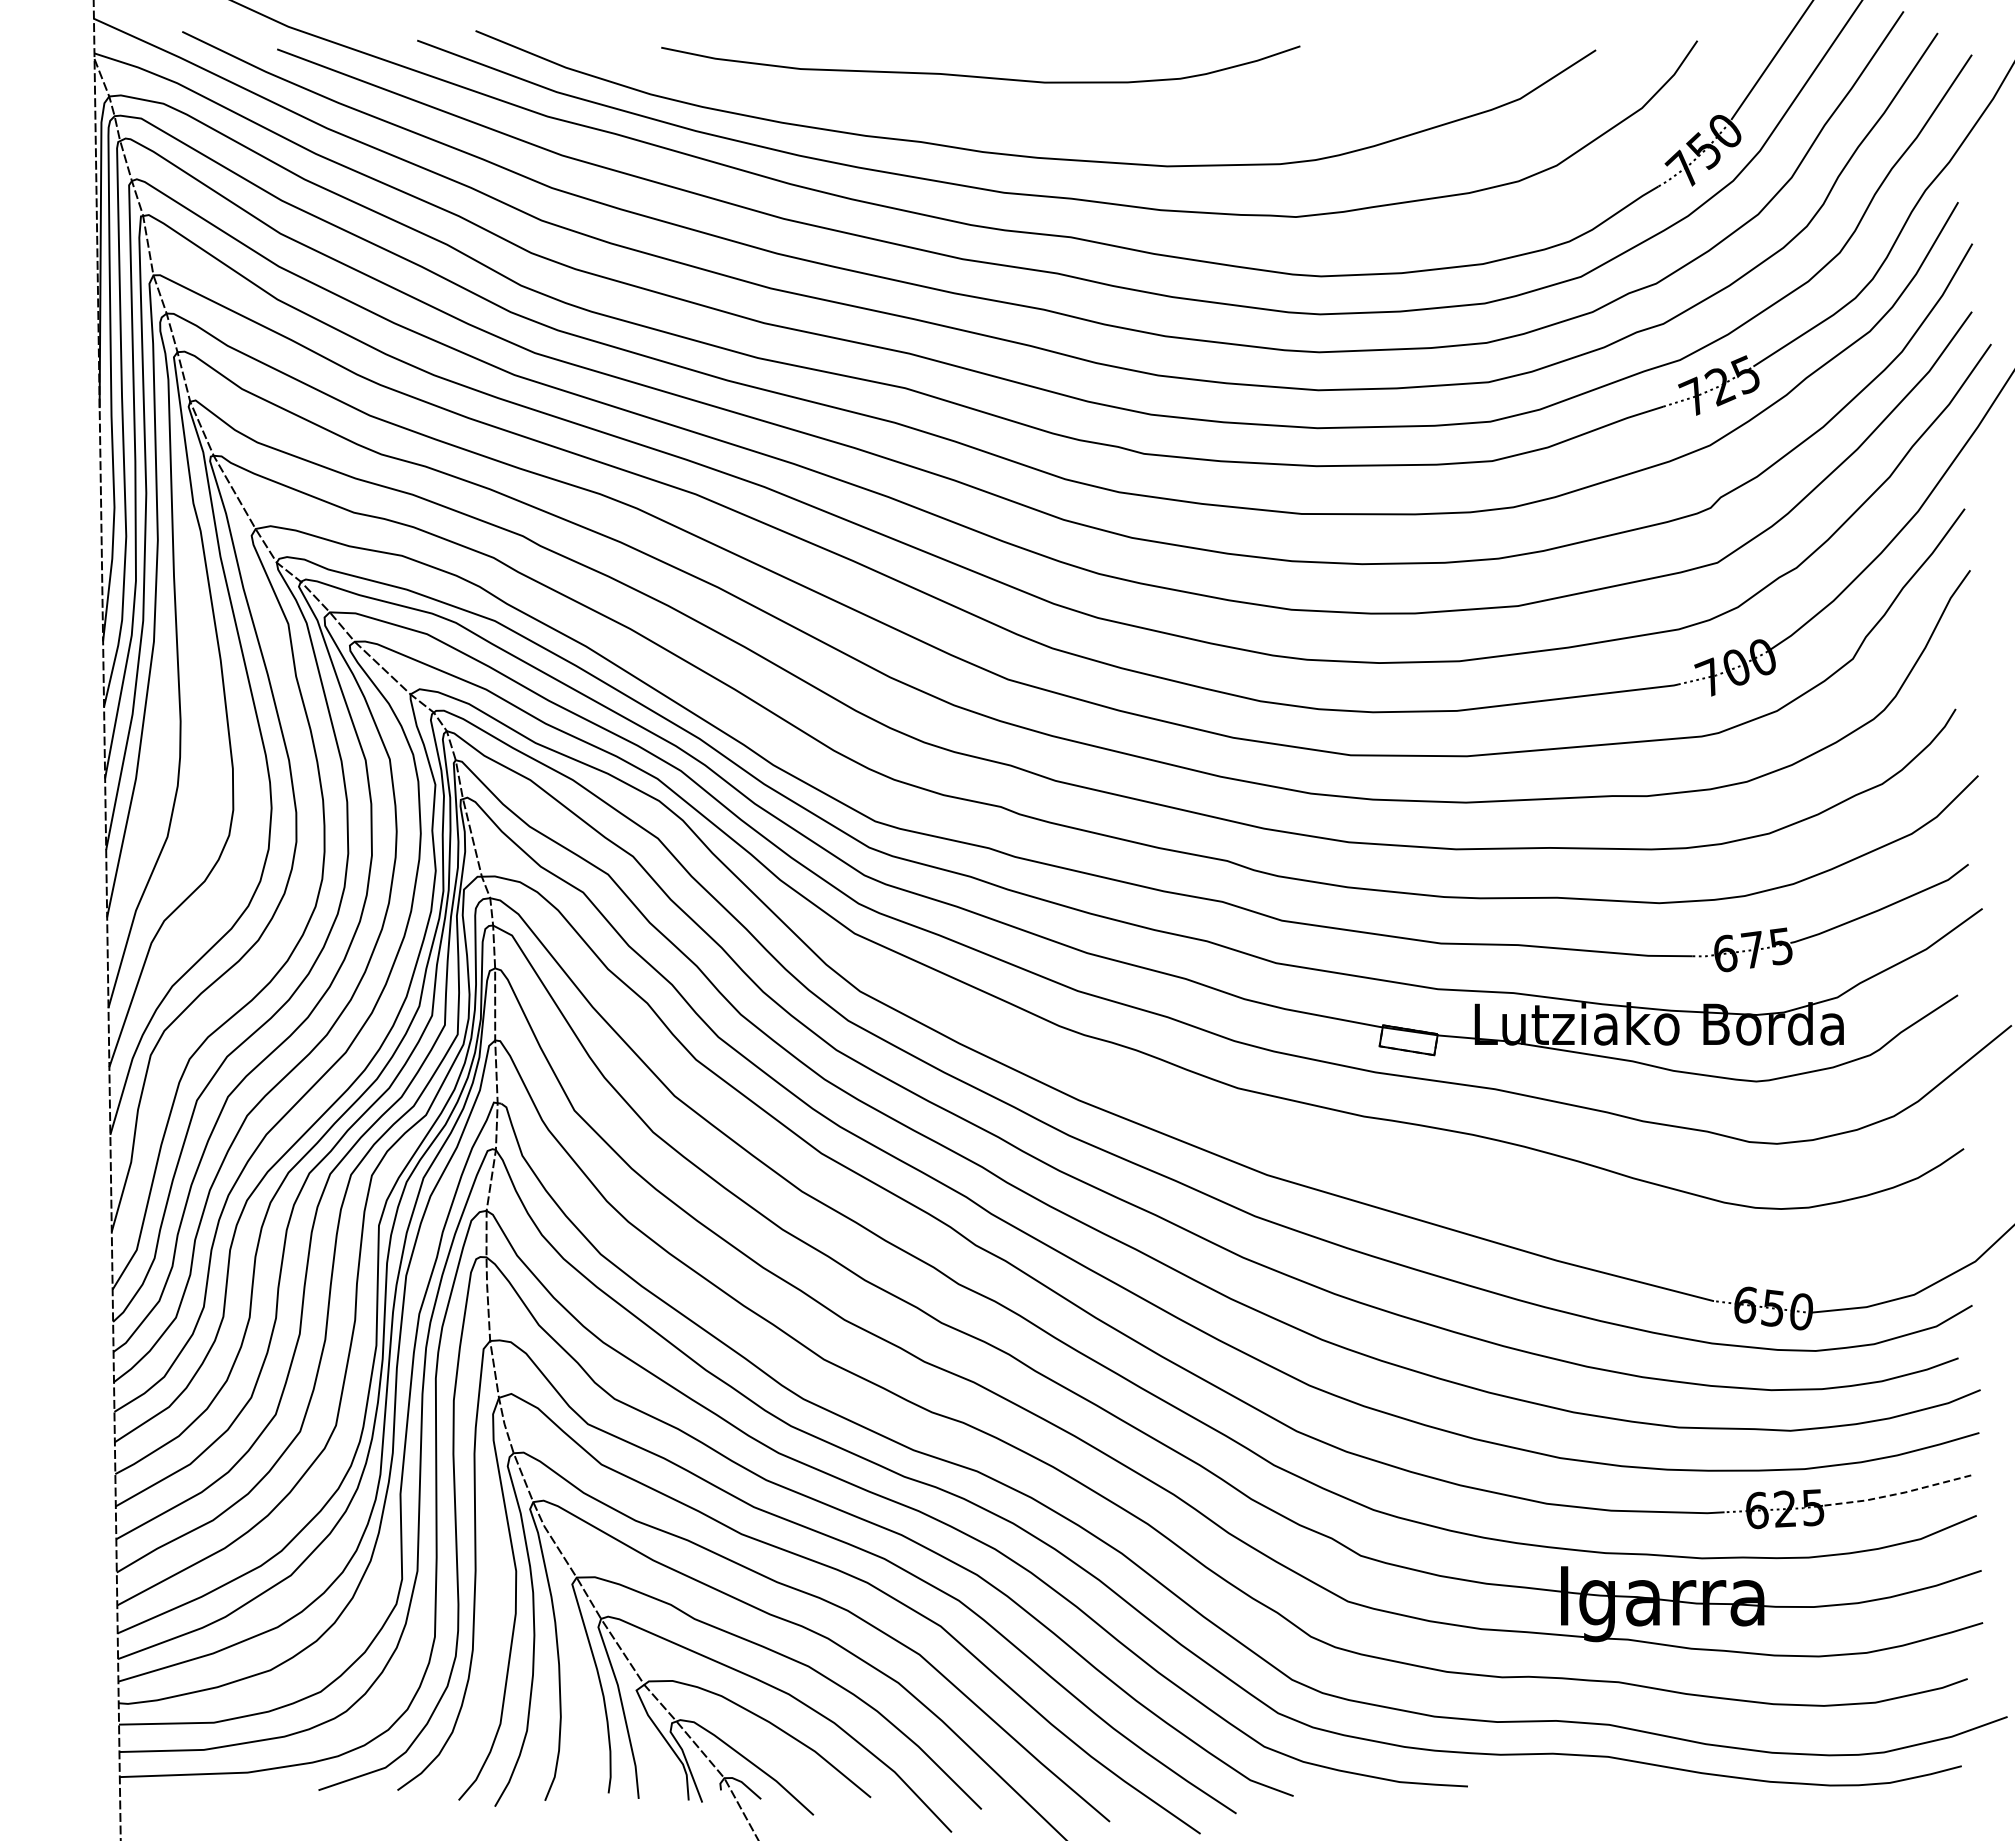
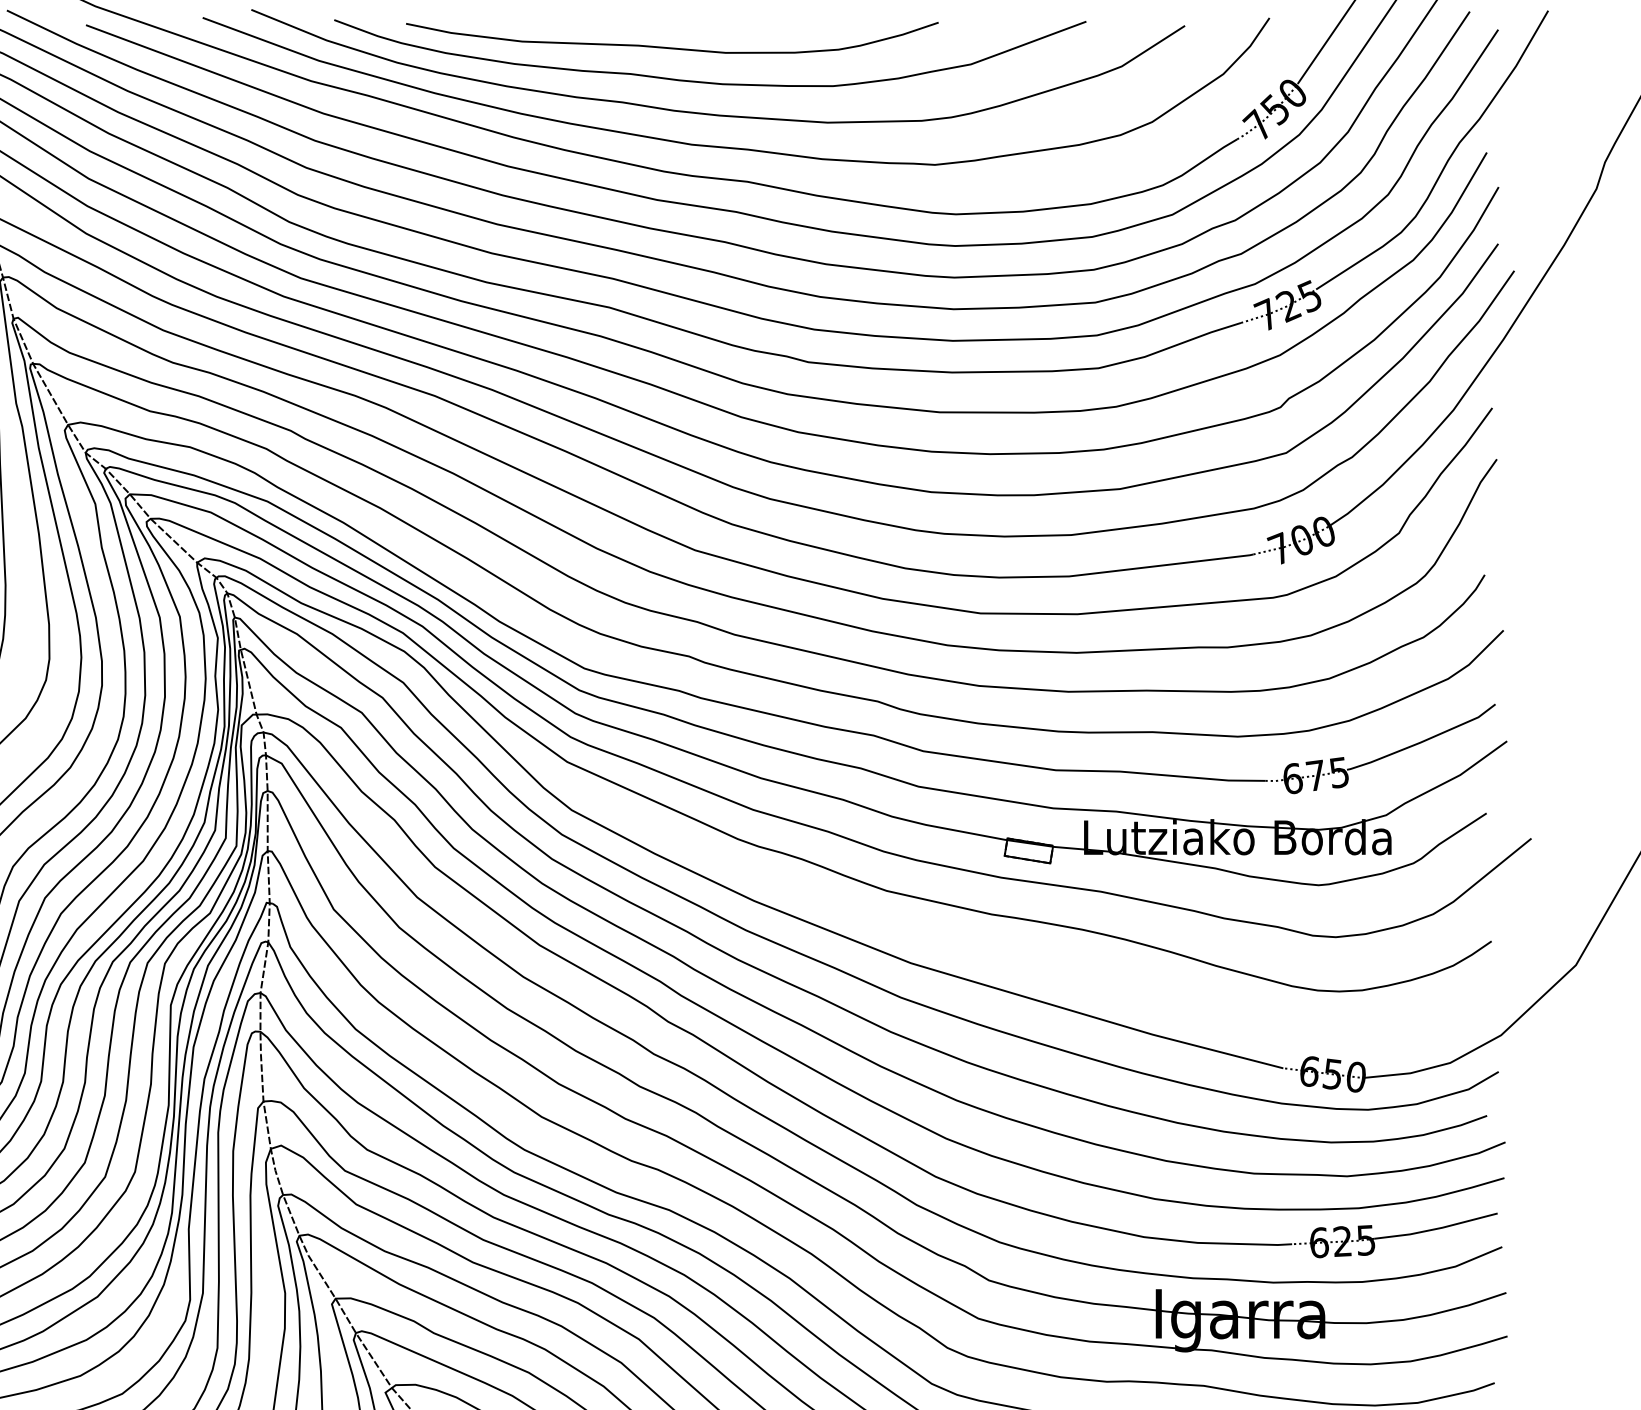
curve: (1025, 117) -> (709, 81), added
line: (1897, 1494) -> (1436, 1229), dashed -> solid

